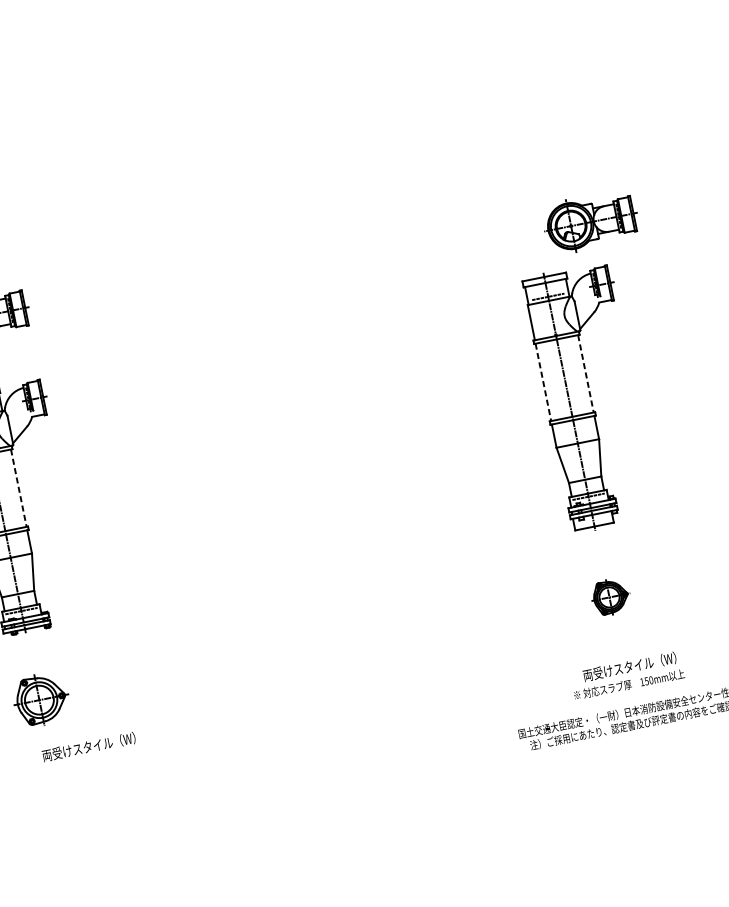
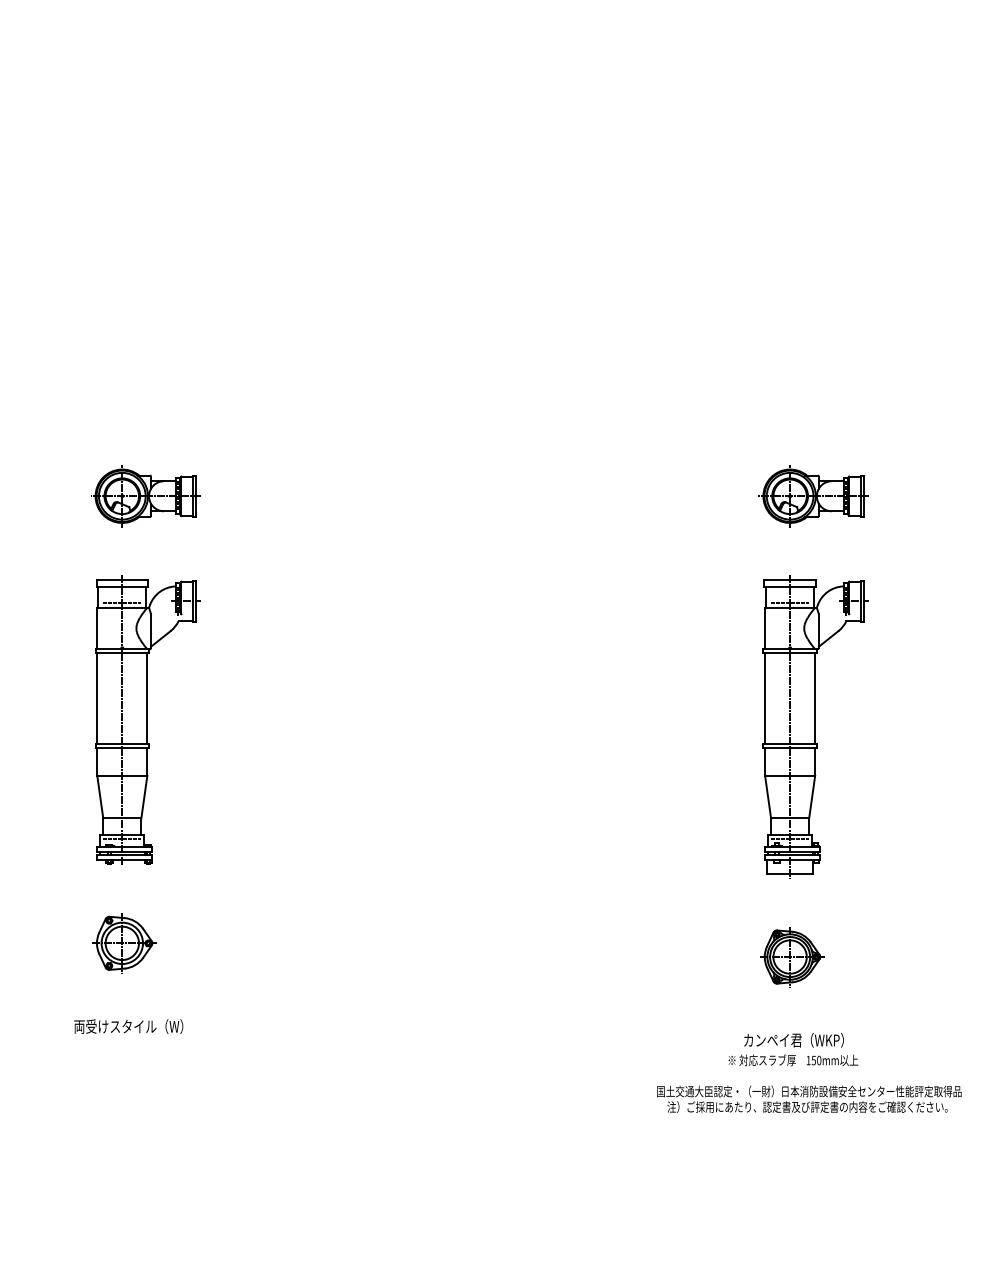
part: (591, 222) -> (813, 496), moved
line: (586, 373) -> (815, 698), dashed -> solid
line: (543, 382) -> (765, 698), dashed -> solid
line: (18, 487) -> (147, 698), dashed -> solid
part: (610, 597) -> (792, 957), size x1.43
text: (629, 667) -> (797, 1040), 両受けスタイル（W） -> カンペイ君（WKP）
text: (88, 746) -> (128, 1026), moved

